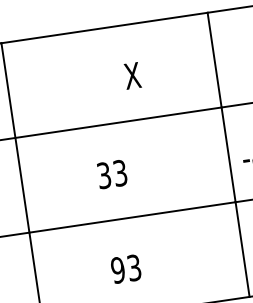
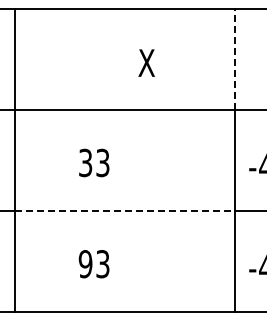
line: (214, 60) -> (234, 59), solid -> dashed
text: (112, 173) -> (94, 162), moved
line: (133, 217) -> (125, 211), solid -> dashed
text: (125, 269) -> (93, 264), moved

